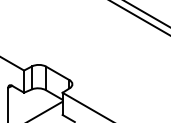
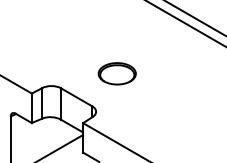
part: (87, 55) -> (116, 73), added

